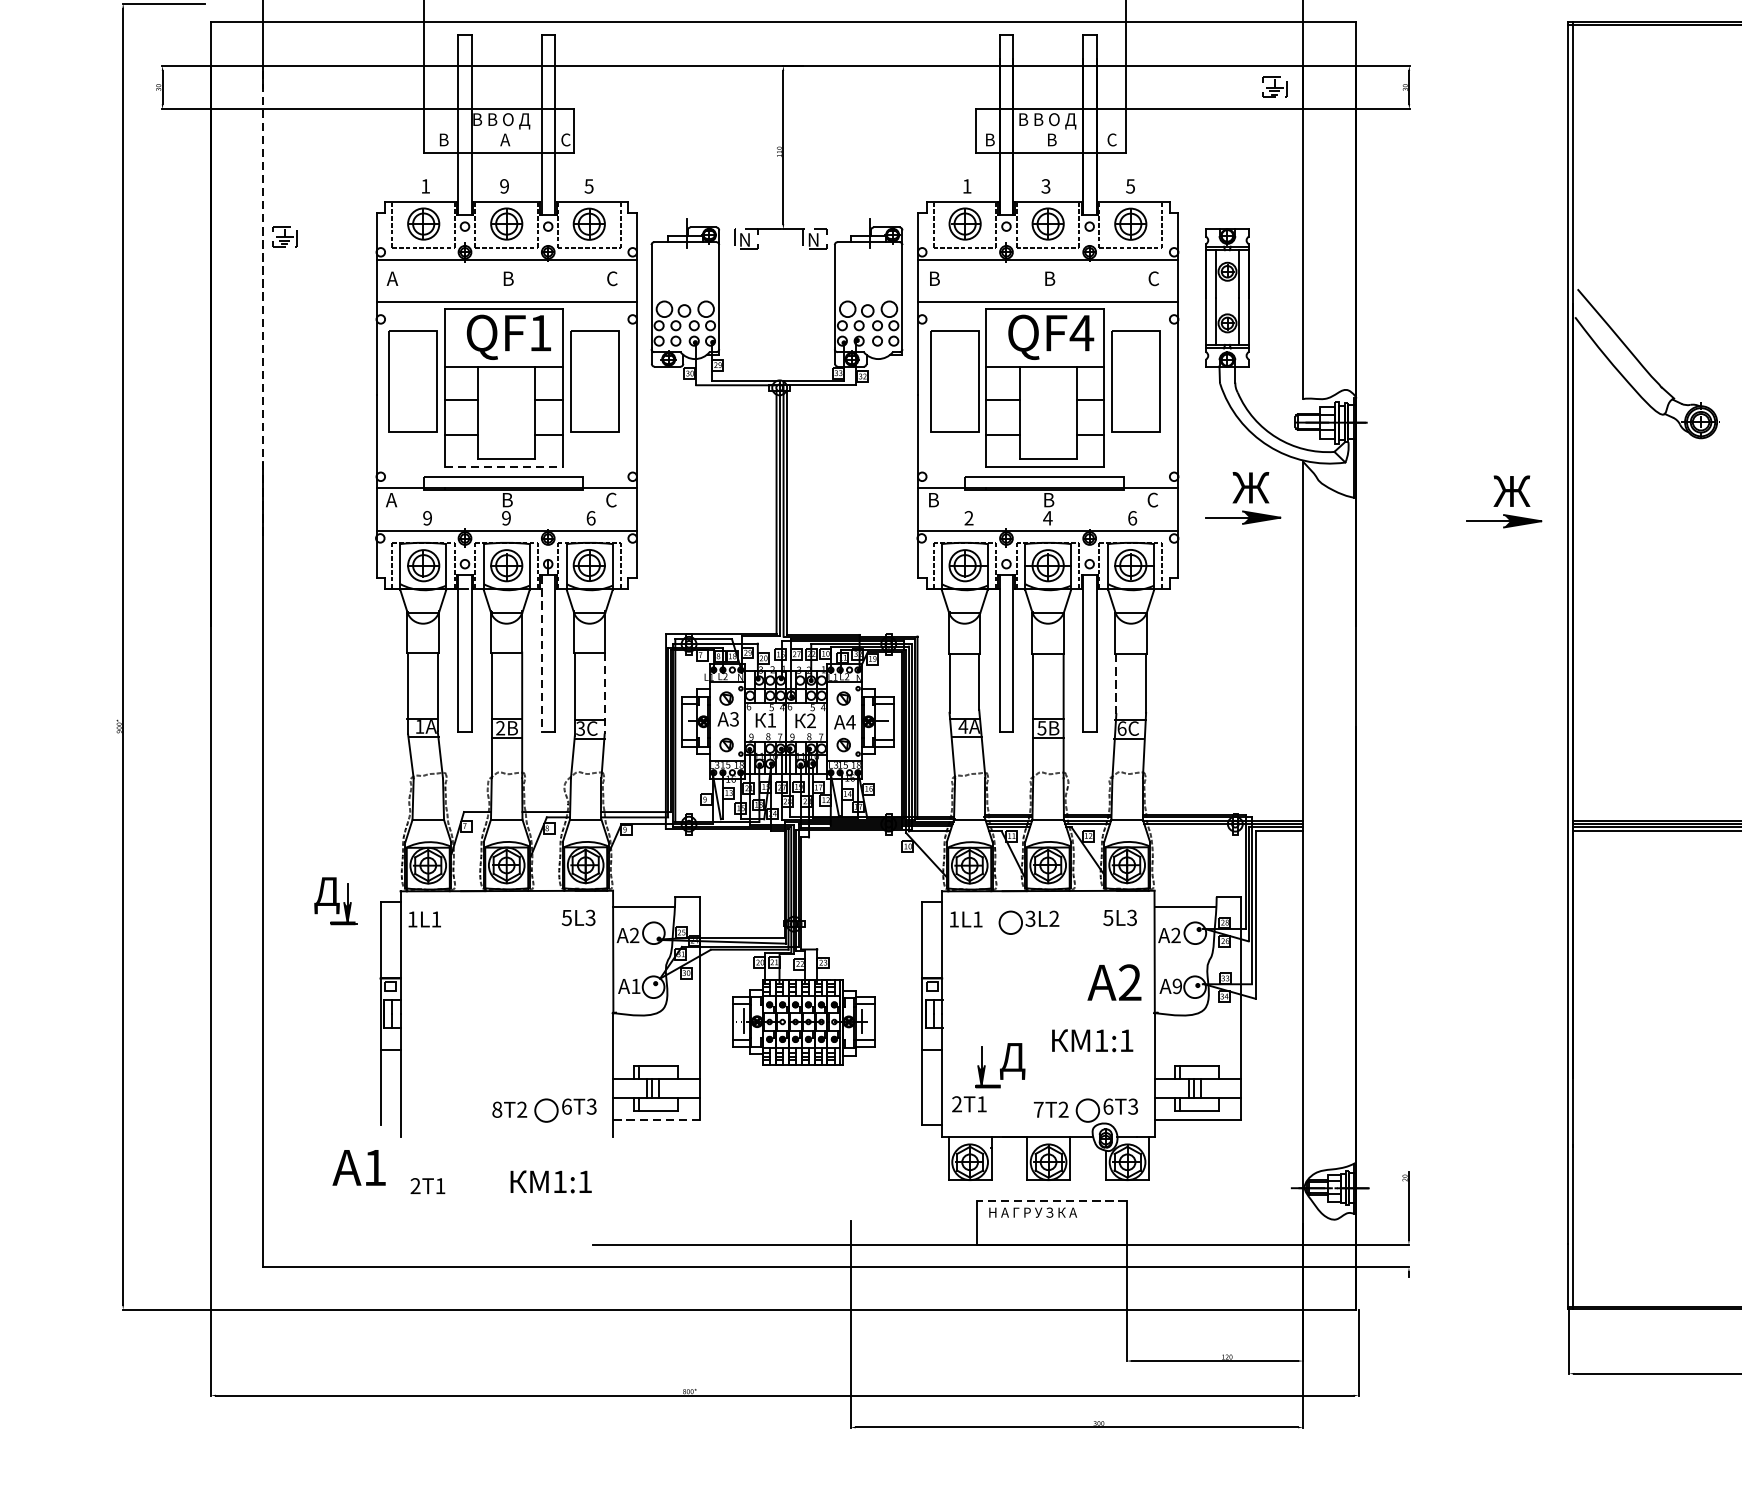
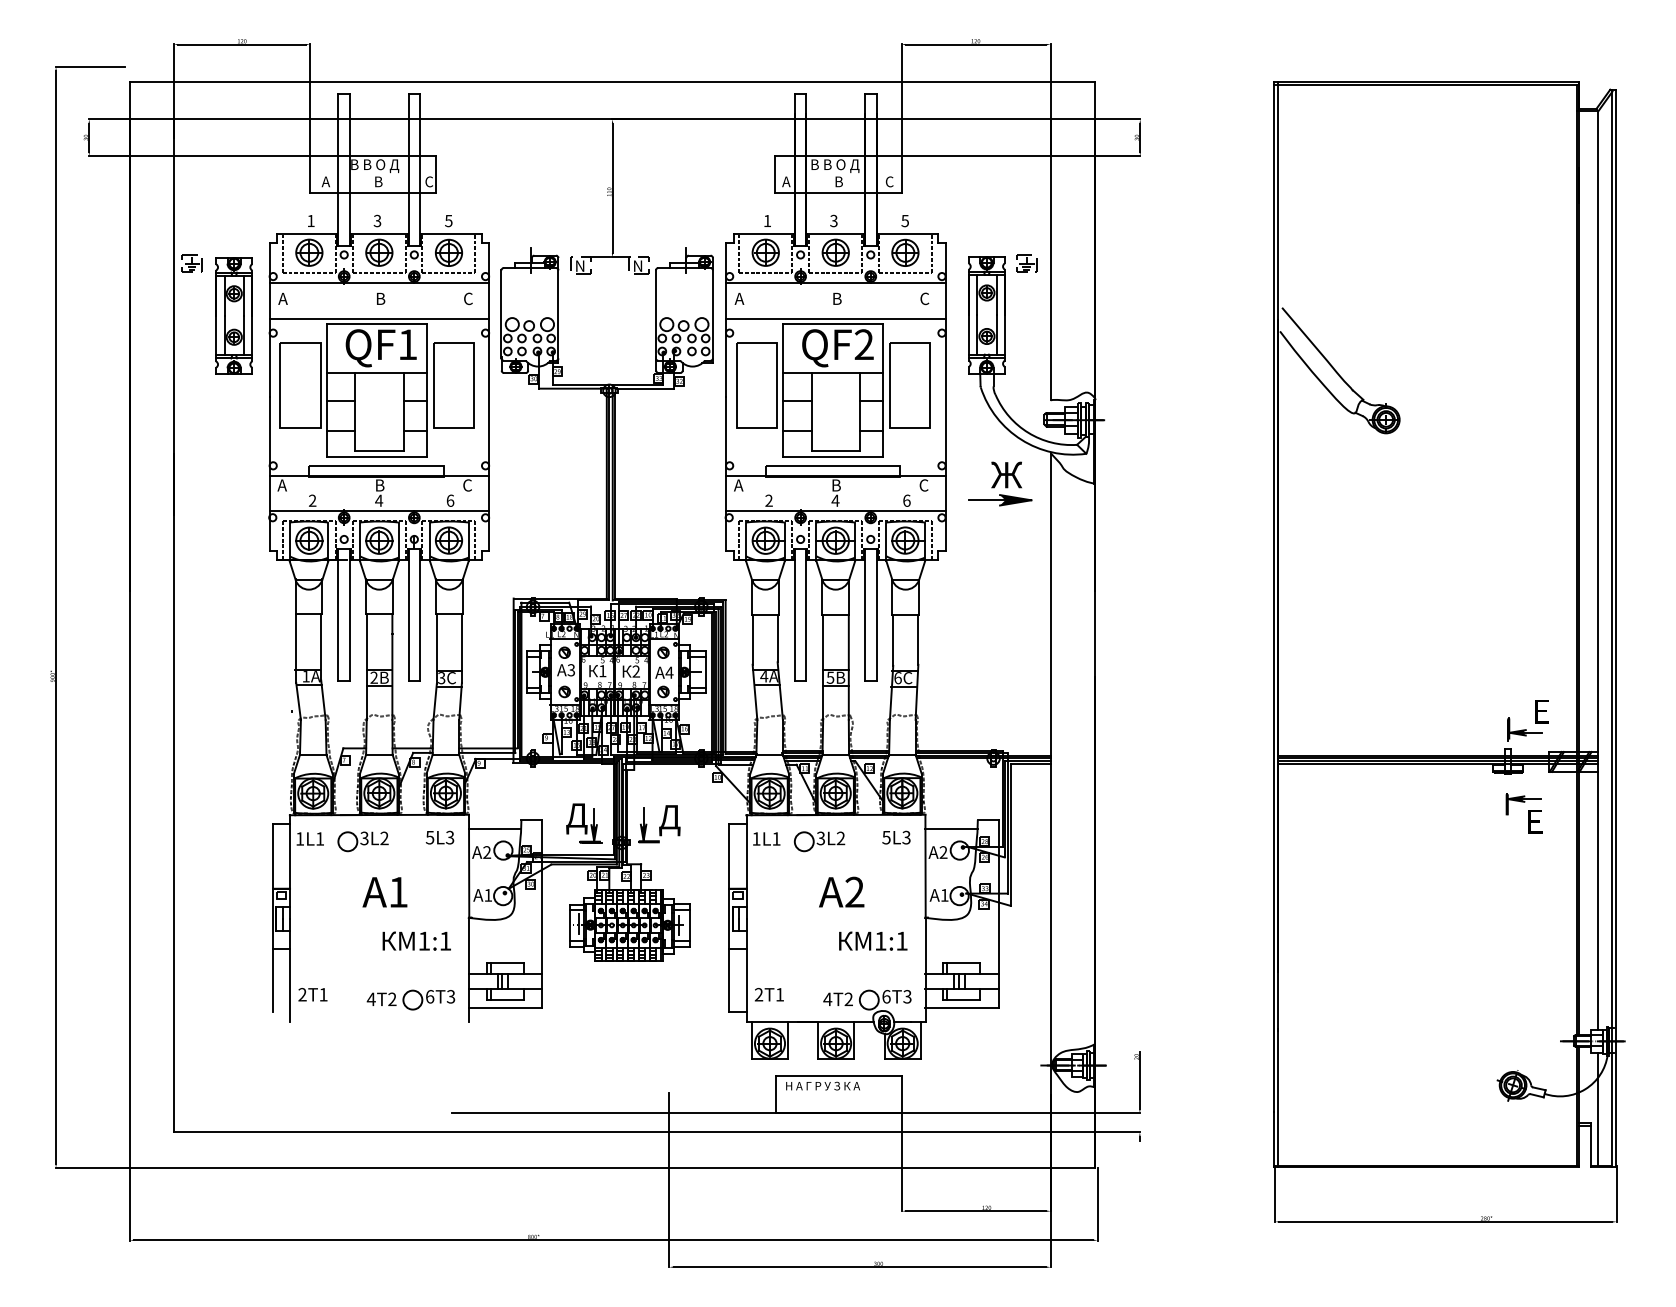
part: (1274, 87) -> (1026, 263), moved
text: (442, 139) -> (325, 181), В -> А
text: (505, 139) -> (378, 181), А -> В
text: (989, 139) -> (786, 181), В -> А
text: (504, 186) -> (377, 221), 9 -> 3
text: (933, 278) -> (739, 298), В -> А
part: (333, 298) -> (233, 315), added
line: (263, 299) -> (174, 316), dashed -> solid
text: (1081, 332) -> (863, 344), QF4 -> QF2
line: (503, 466) -> (376, 457), dashed -> solid
text: (932, 500) -> (738, 485), В -> А
part: (1504, 501) -> (1220, 486), removed
text: (427, 517) -> (312, 500), 9 -> 2
text: (506, 517) -> (379, 500), 9 -> 4
line: (541, 653) -> (408, 614), dashed -> solid
line: (1116, 685) -> (893, 641), dashed -> solid
line: (604, 693) -> (461, 648), dashed -> solid
part: (336, 901) -> (584, 823), moved
part: (486, 922) -> (362, 841), added
text: (1114, 981) -> (841, 891), moved
text: (1177, 985) -> (944, 894), 9 -> 1
part: (1000, 1066) -> (659, 824), moved
text: (496, 1109) -> (370, 999), 8T2 -> 4T2
text: (1038, 1109) -> (827, 999), 7T2 -> 4T2
line: (656, 1120) -> (505, 1008), dashed -> solid
text: (358, 1168) -> (384, 892), moved
text: (550, 1181) -> (416, 940), moved
text: (427, 1185) -> (312, 994), moved
line: (1051, 1201) -> (838, 1076), dashed -> solid

